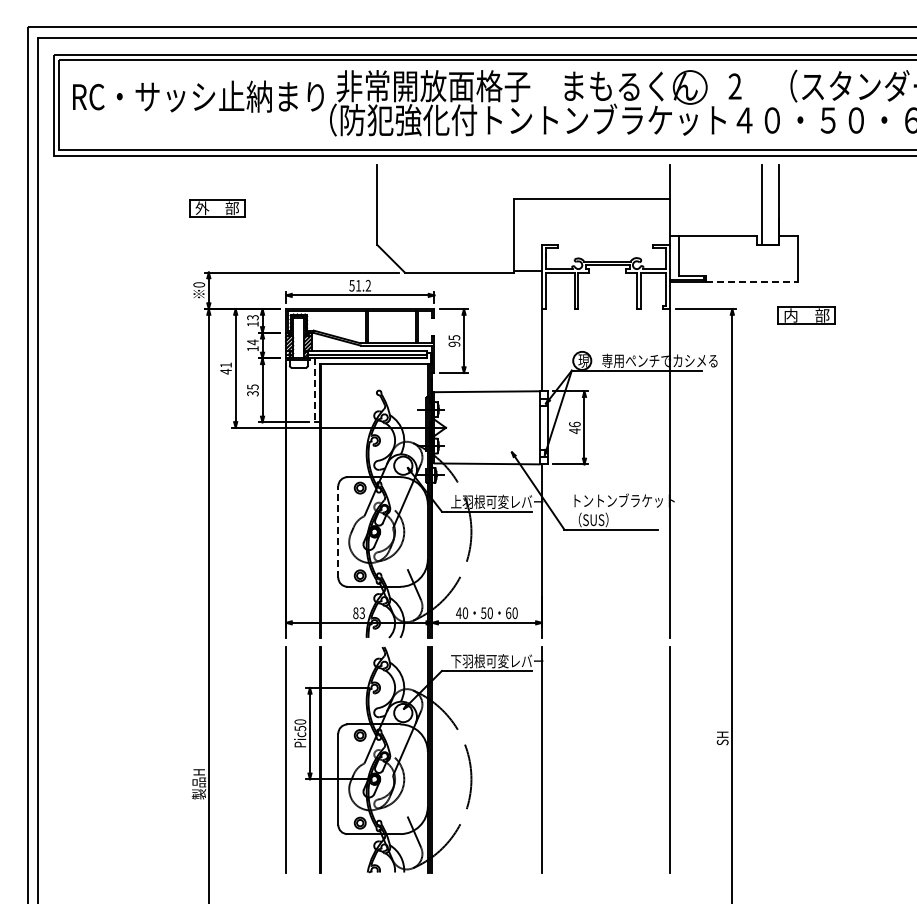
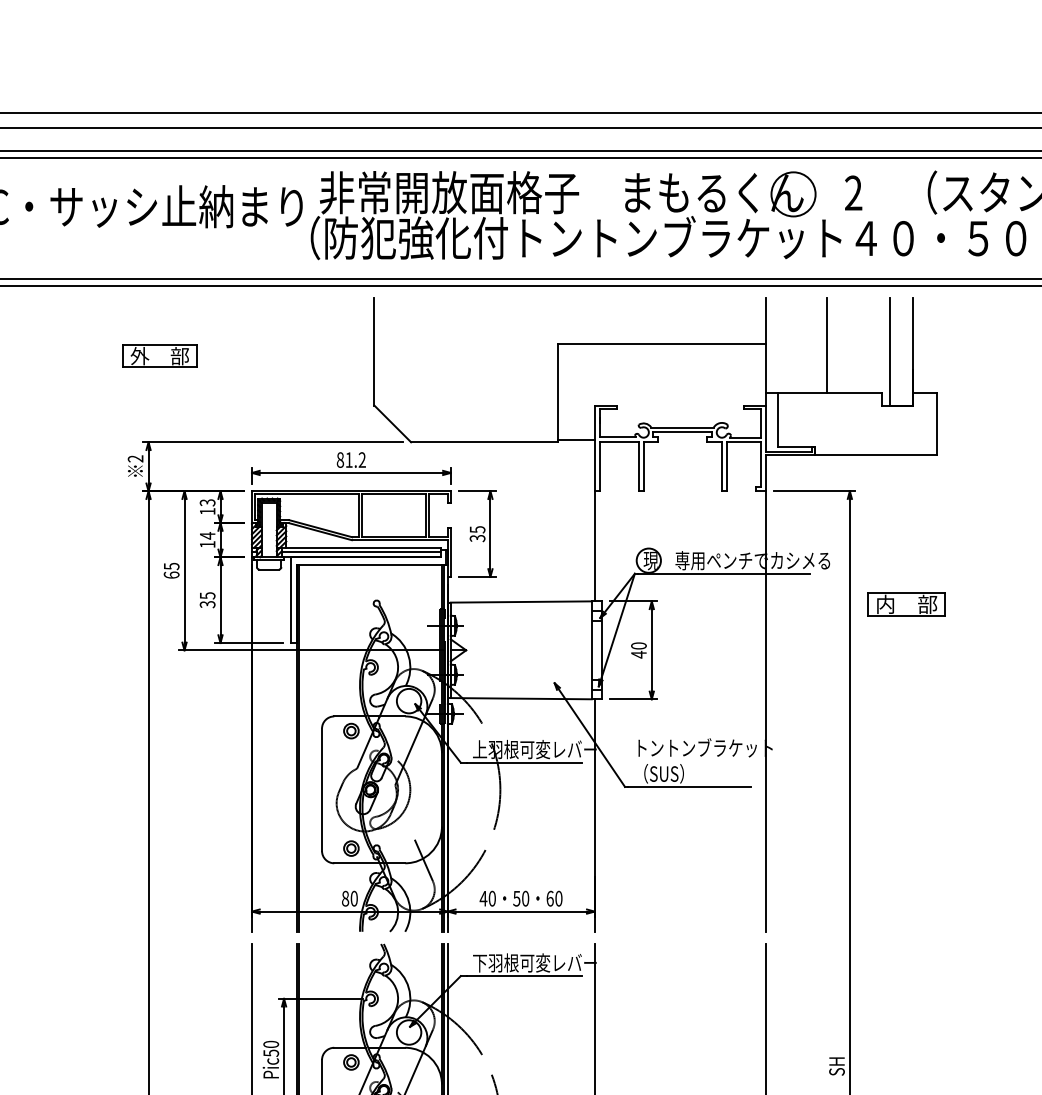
line: (715, 199) -> (827, 344), added
line: (751, 281) -> (875, 454), dashed -> solid
text: (199, 284) -> (136, 458), 0 -> 2
text: (351, 285) -> (339, 459), 51.2 -> 81.2
part: (806, 315) -> (906, 604), moved
text: (454, 343) -> (477, 537), 95 -> 35
text: (225, 368) -> (170, 570), 41 -> 65
line: (314, 390) -> (290, 600), dashed -> solid
text: (574, 424) -> (638, 645), 46 -> 40
line: (338, 531) -> (322, 789), dashed -> solid
text: (362, 612) -> (354, 897), 83 -> 80

